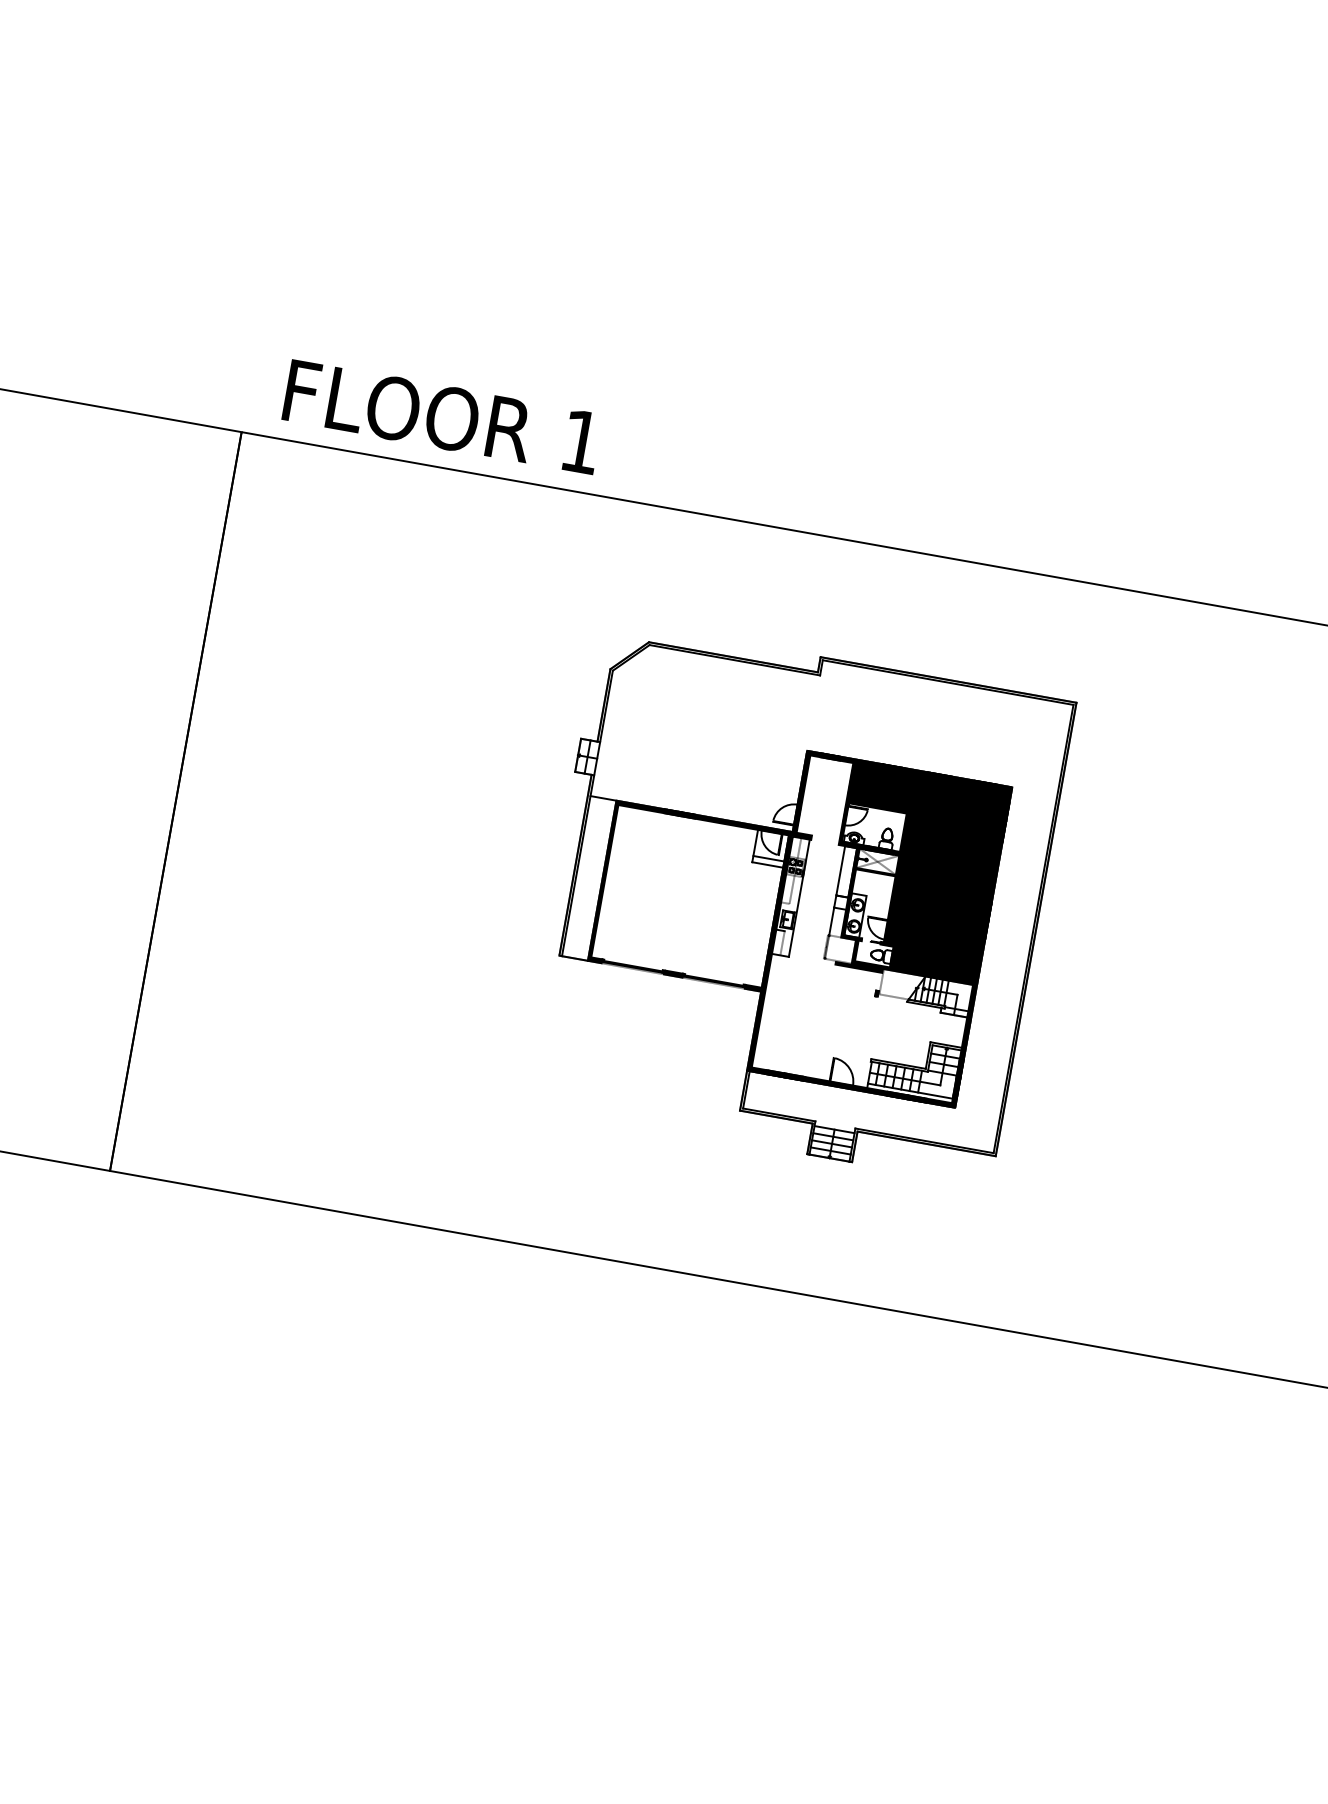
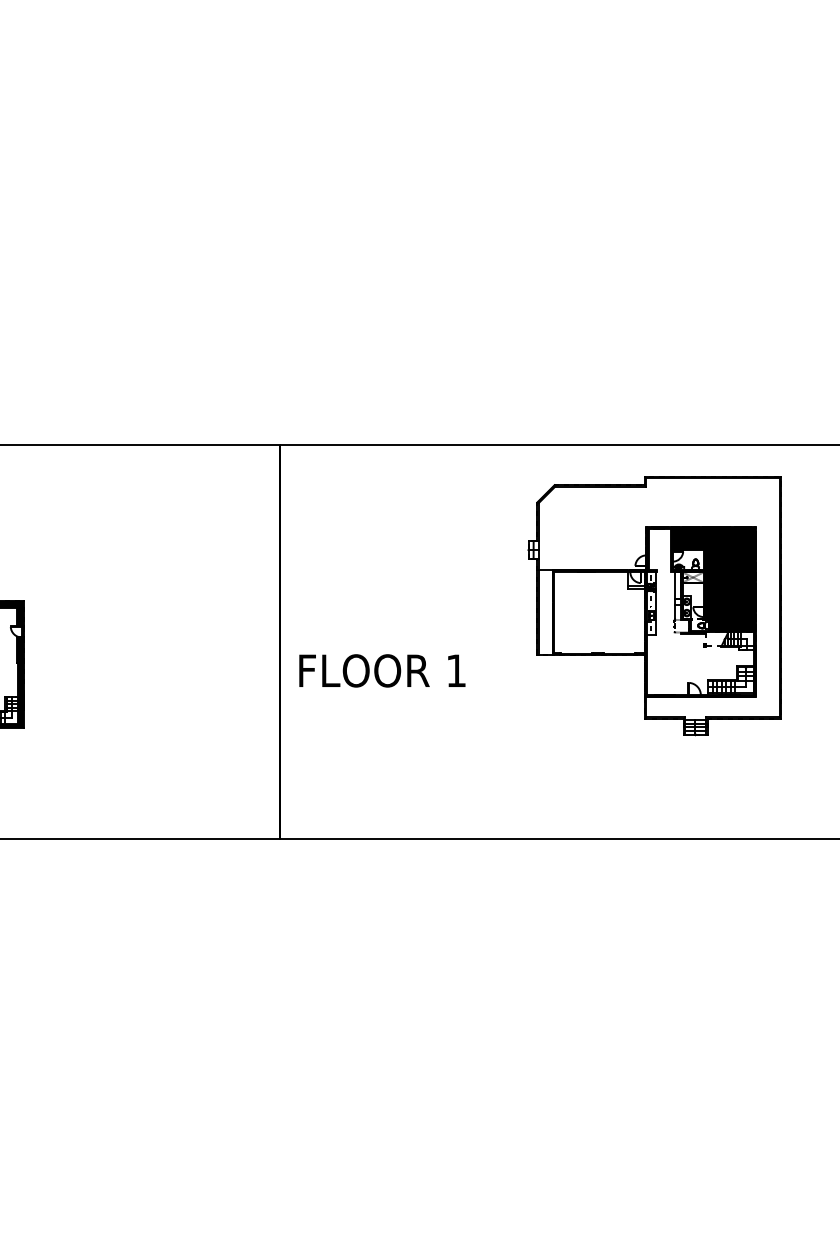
text: (442, 416) -> (382, 670), moved
part: (795, 903) -> (654, 606), moved

